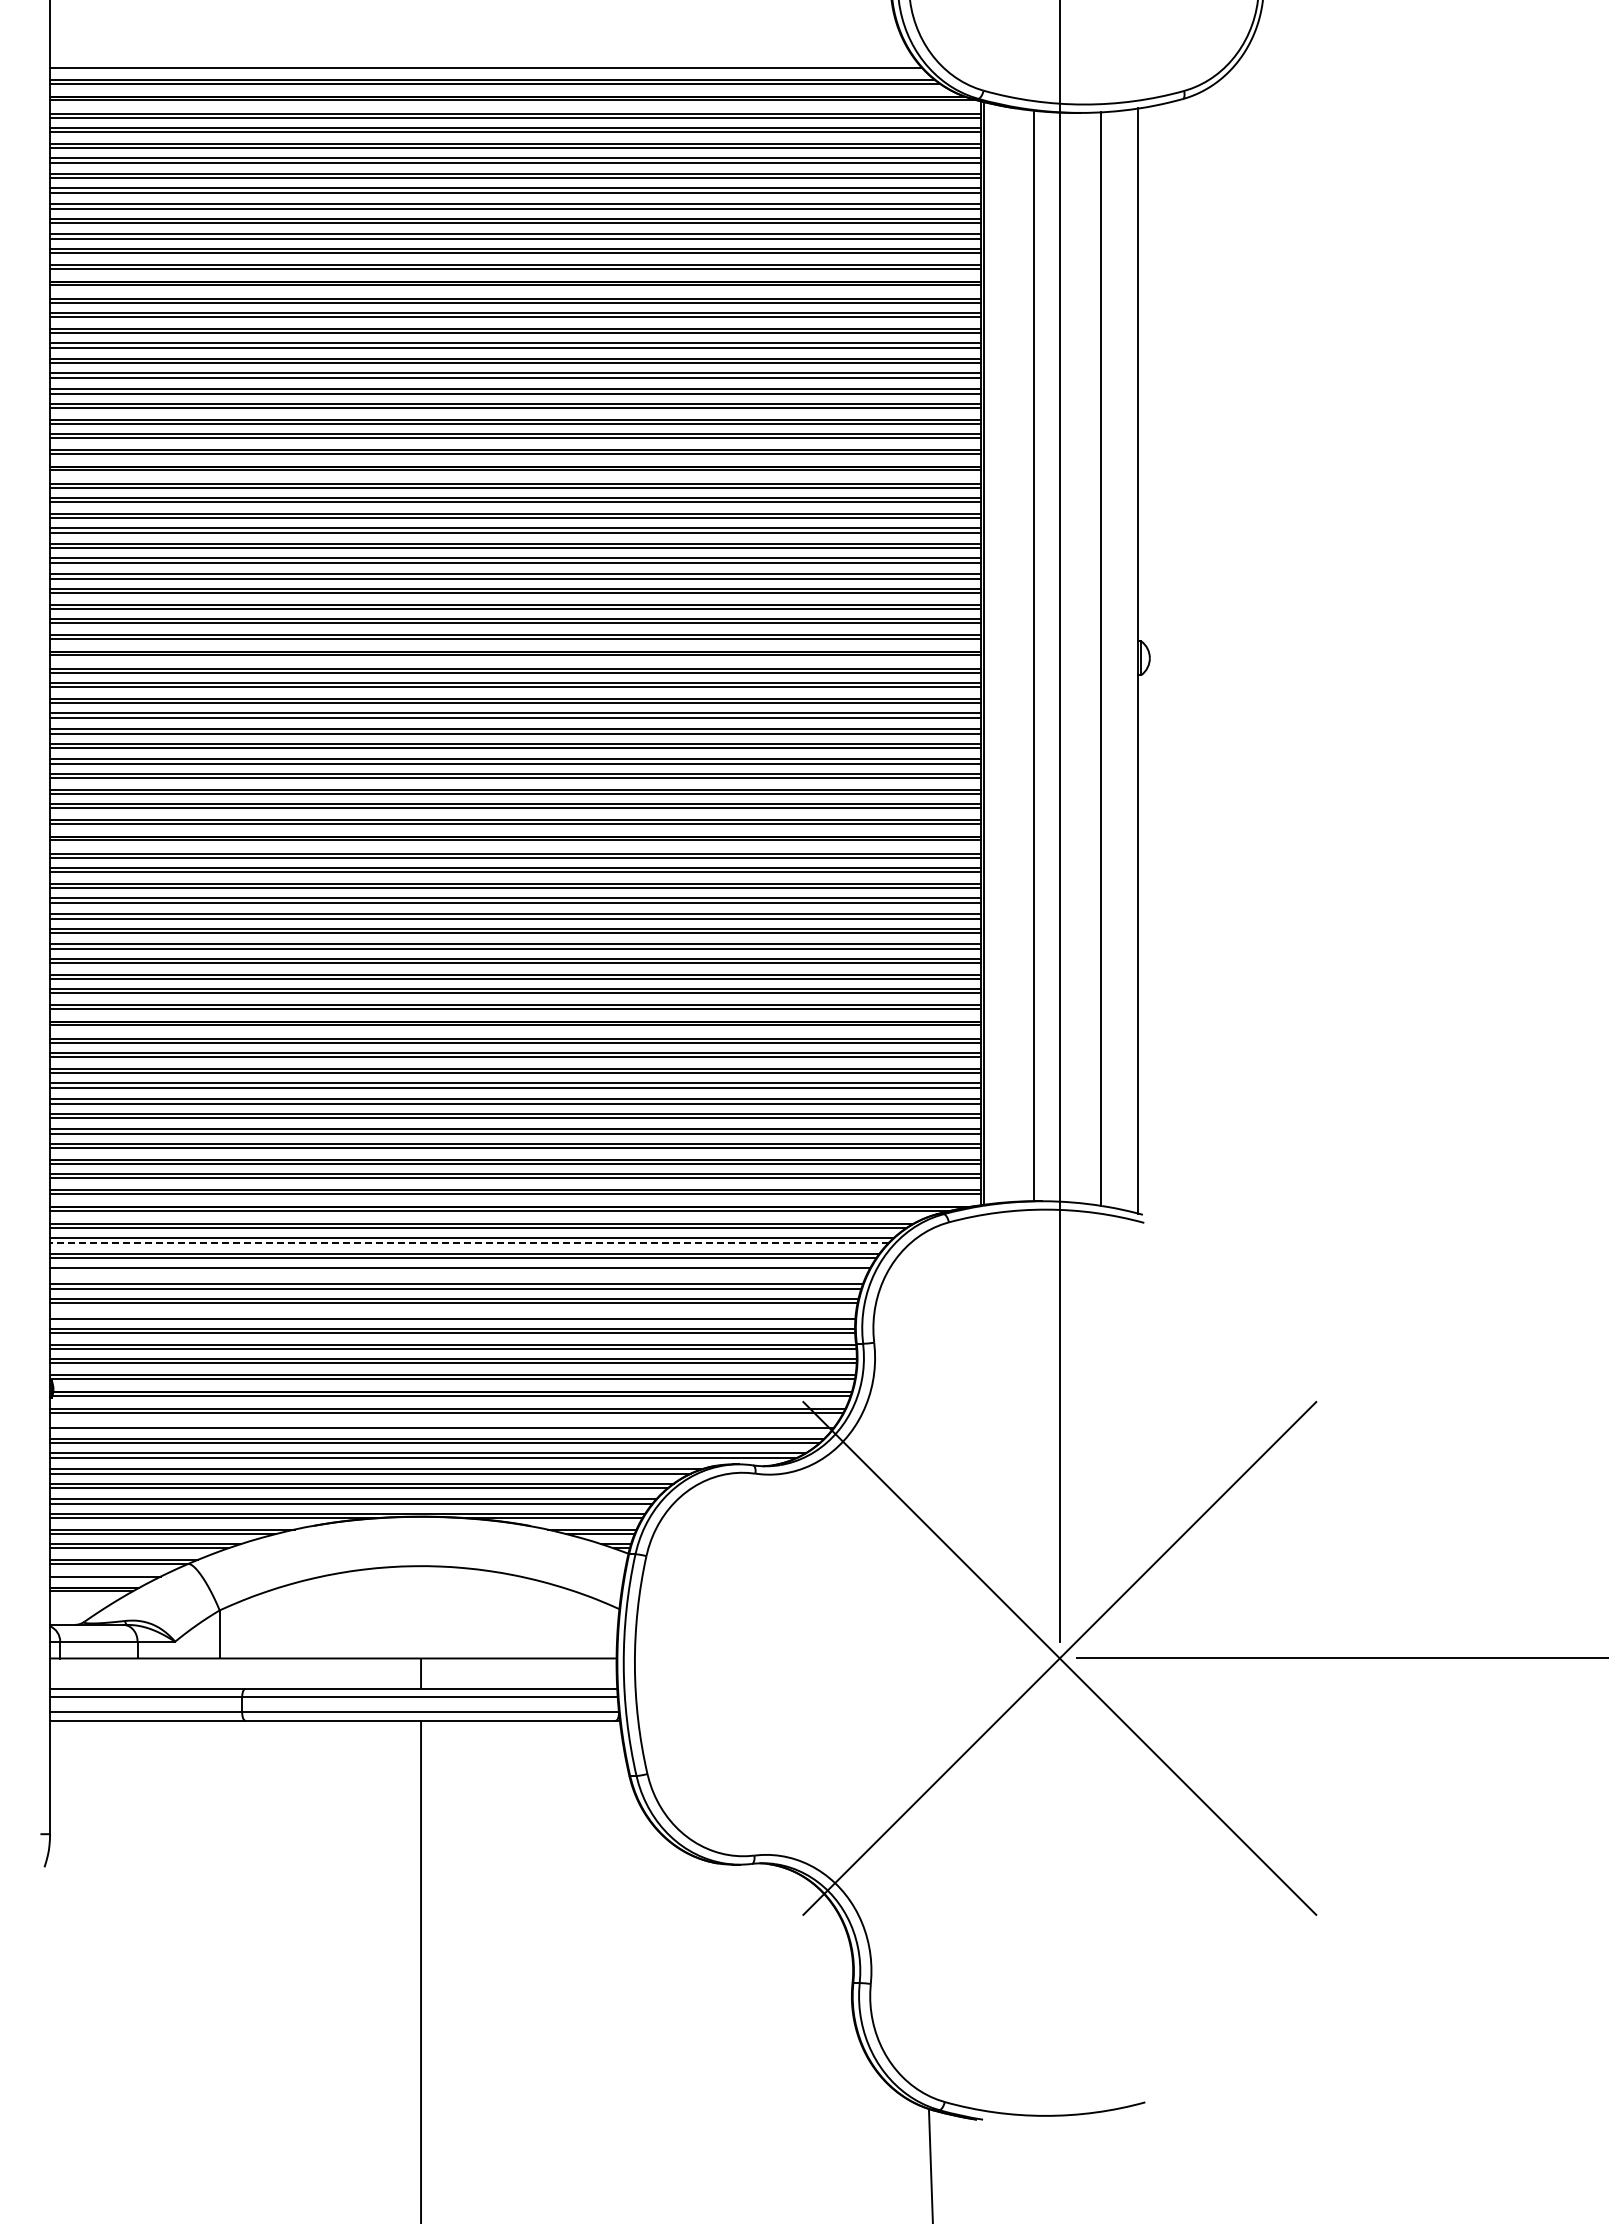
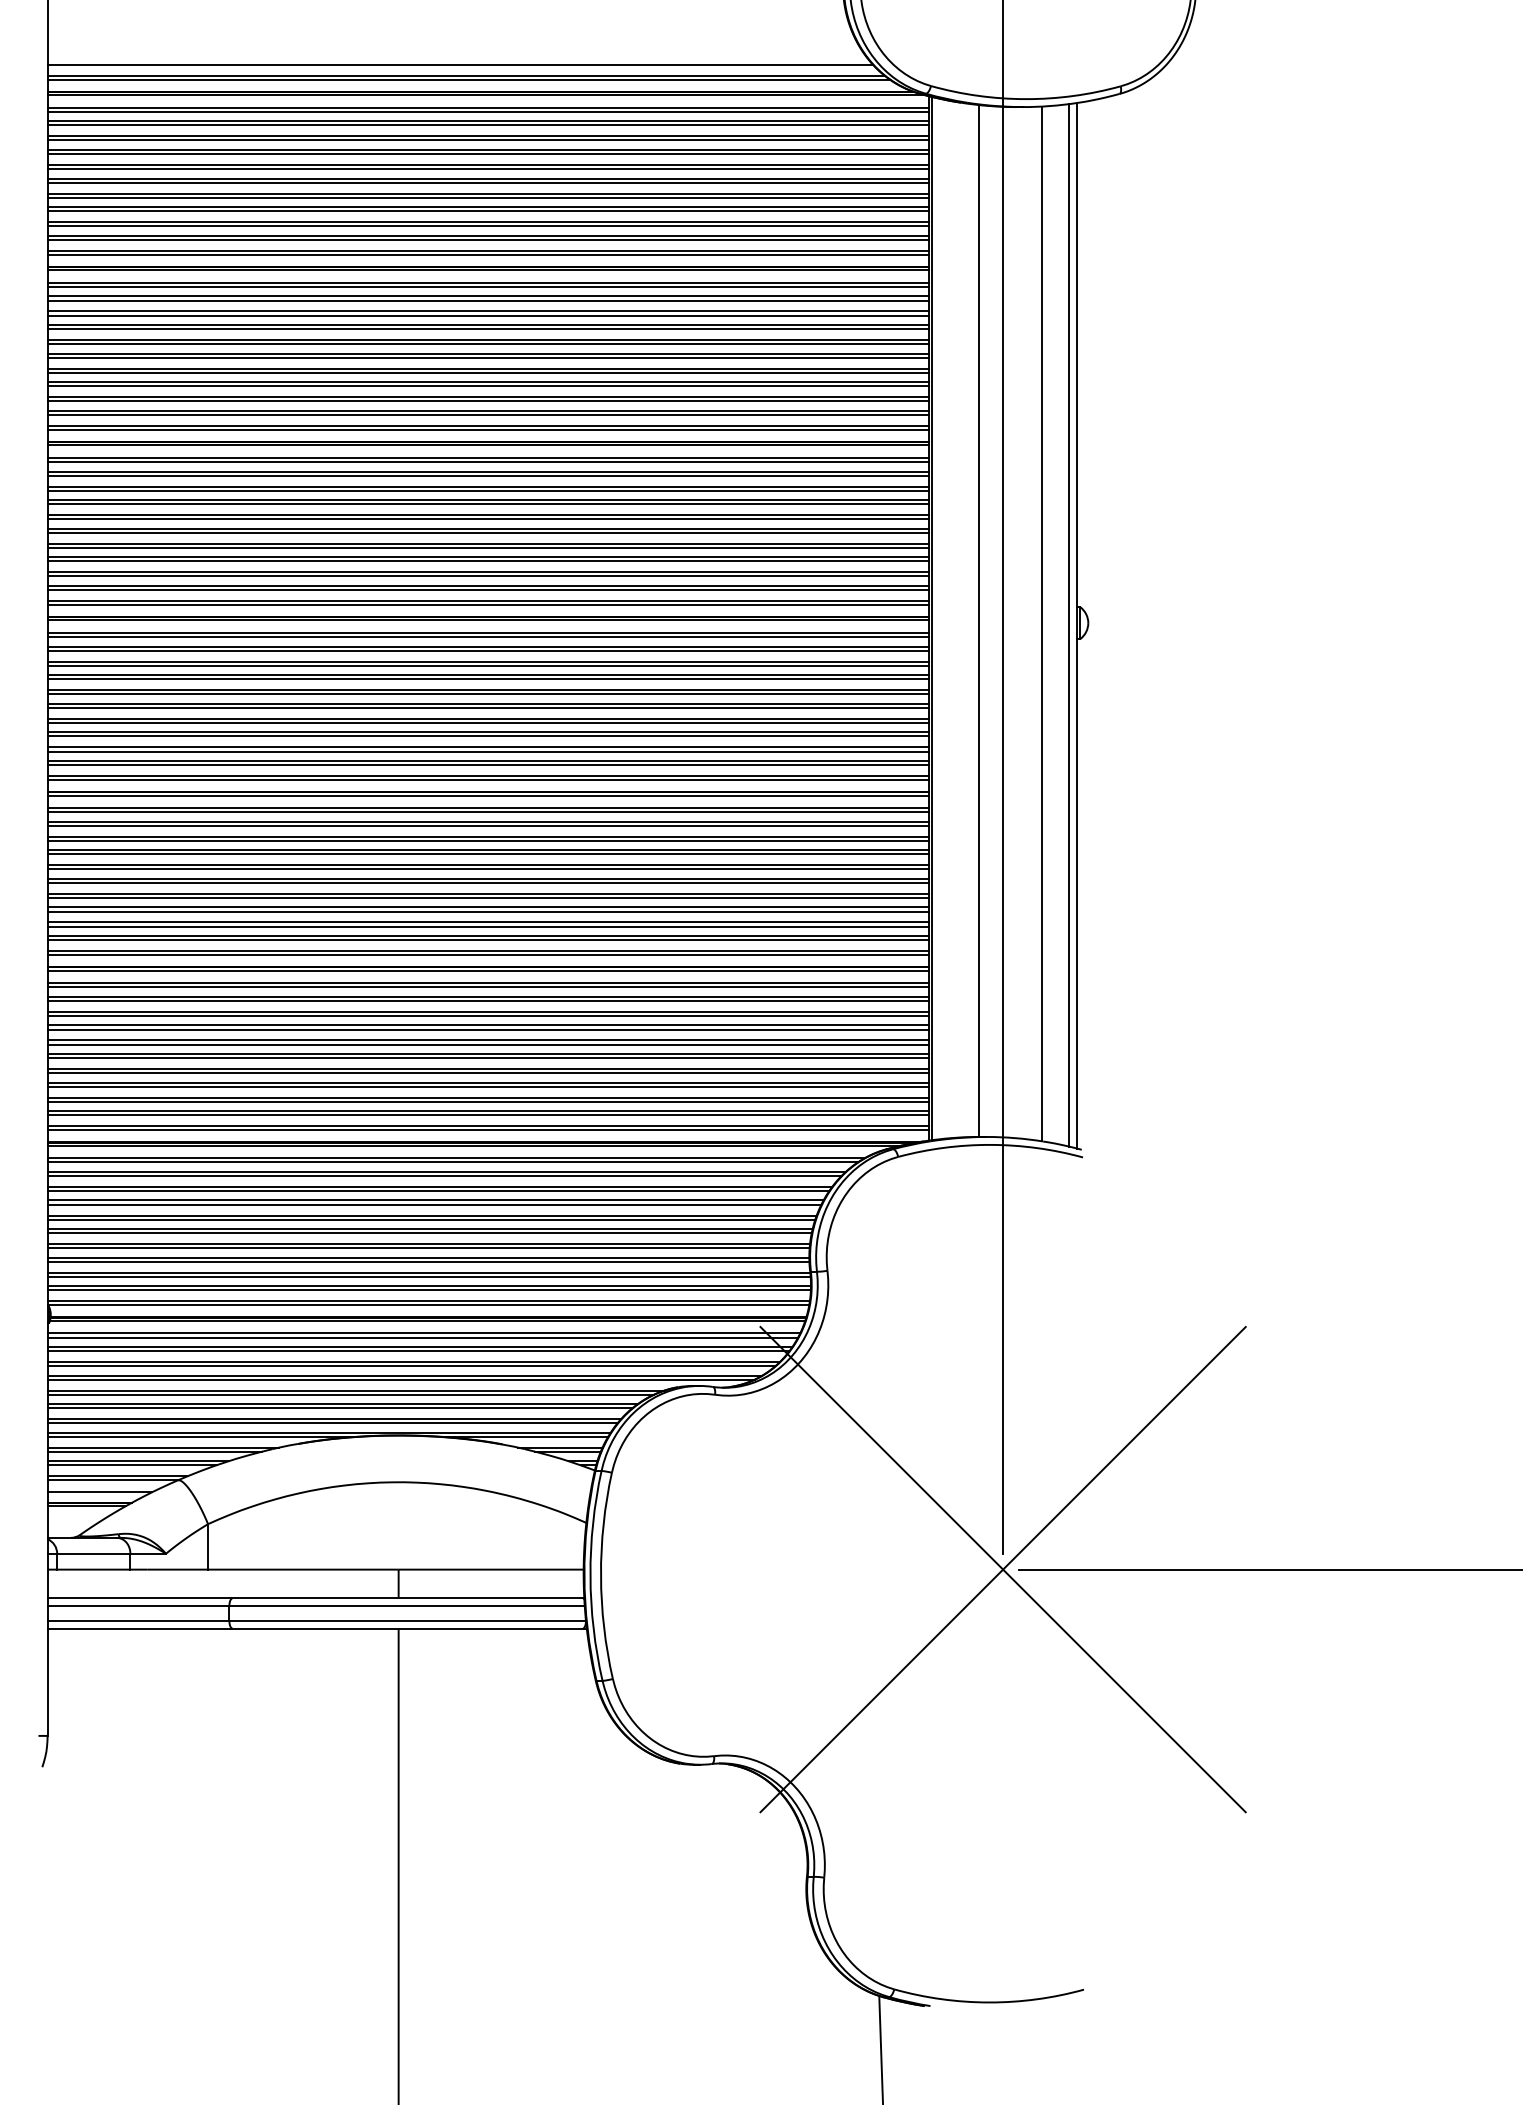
line: (1129, 660) -> (1069, 625), added
line: (469, 1242) -> (444, 1175), dashed -> solid
line: (458, 1272) -> (434, 1204), added
line: (452, 1314) -> (428, 1244), added
line: (443, 1423) -> (419, 1347), added

